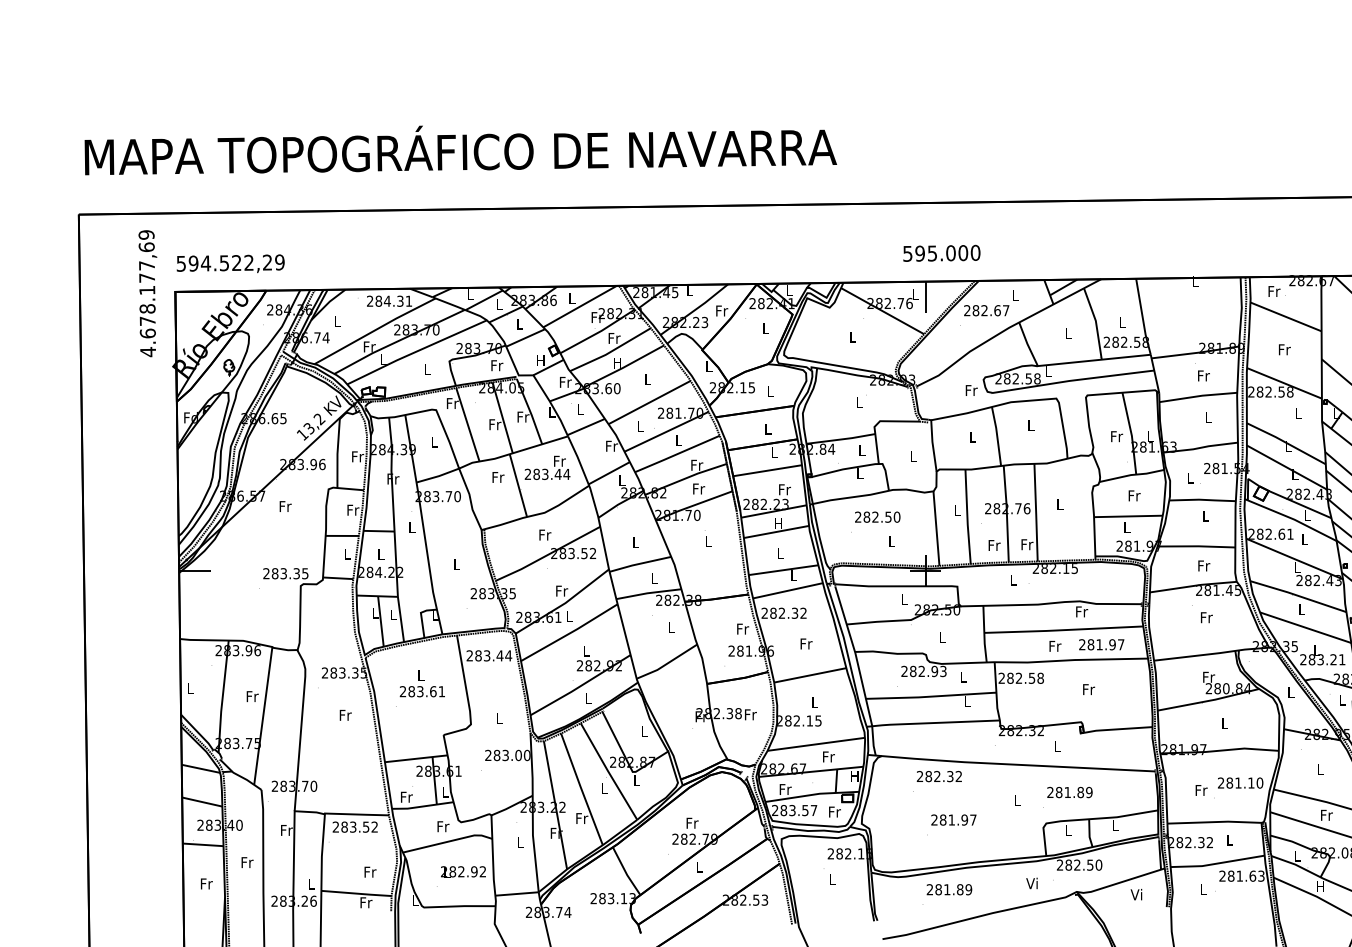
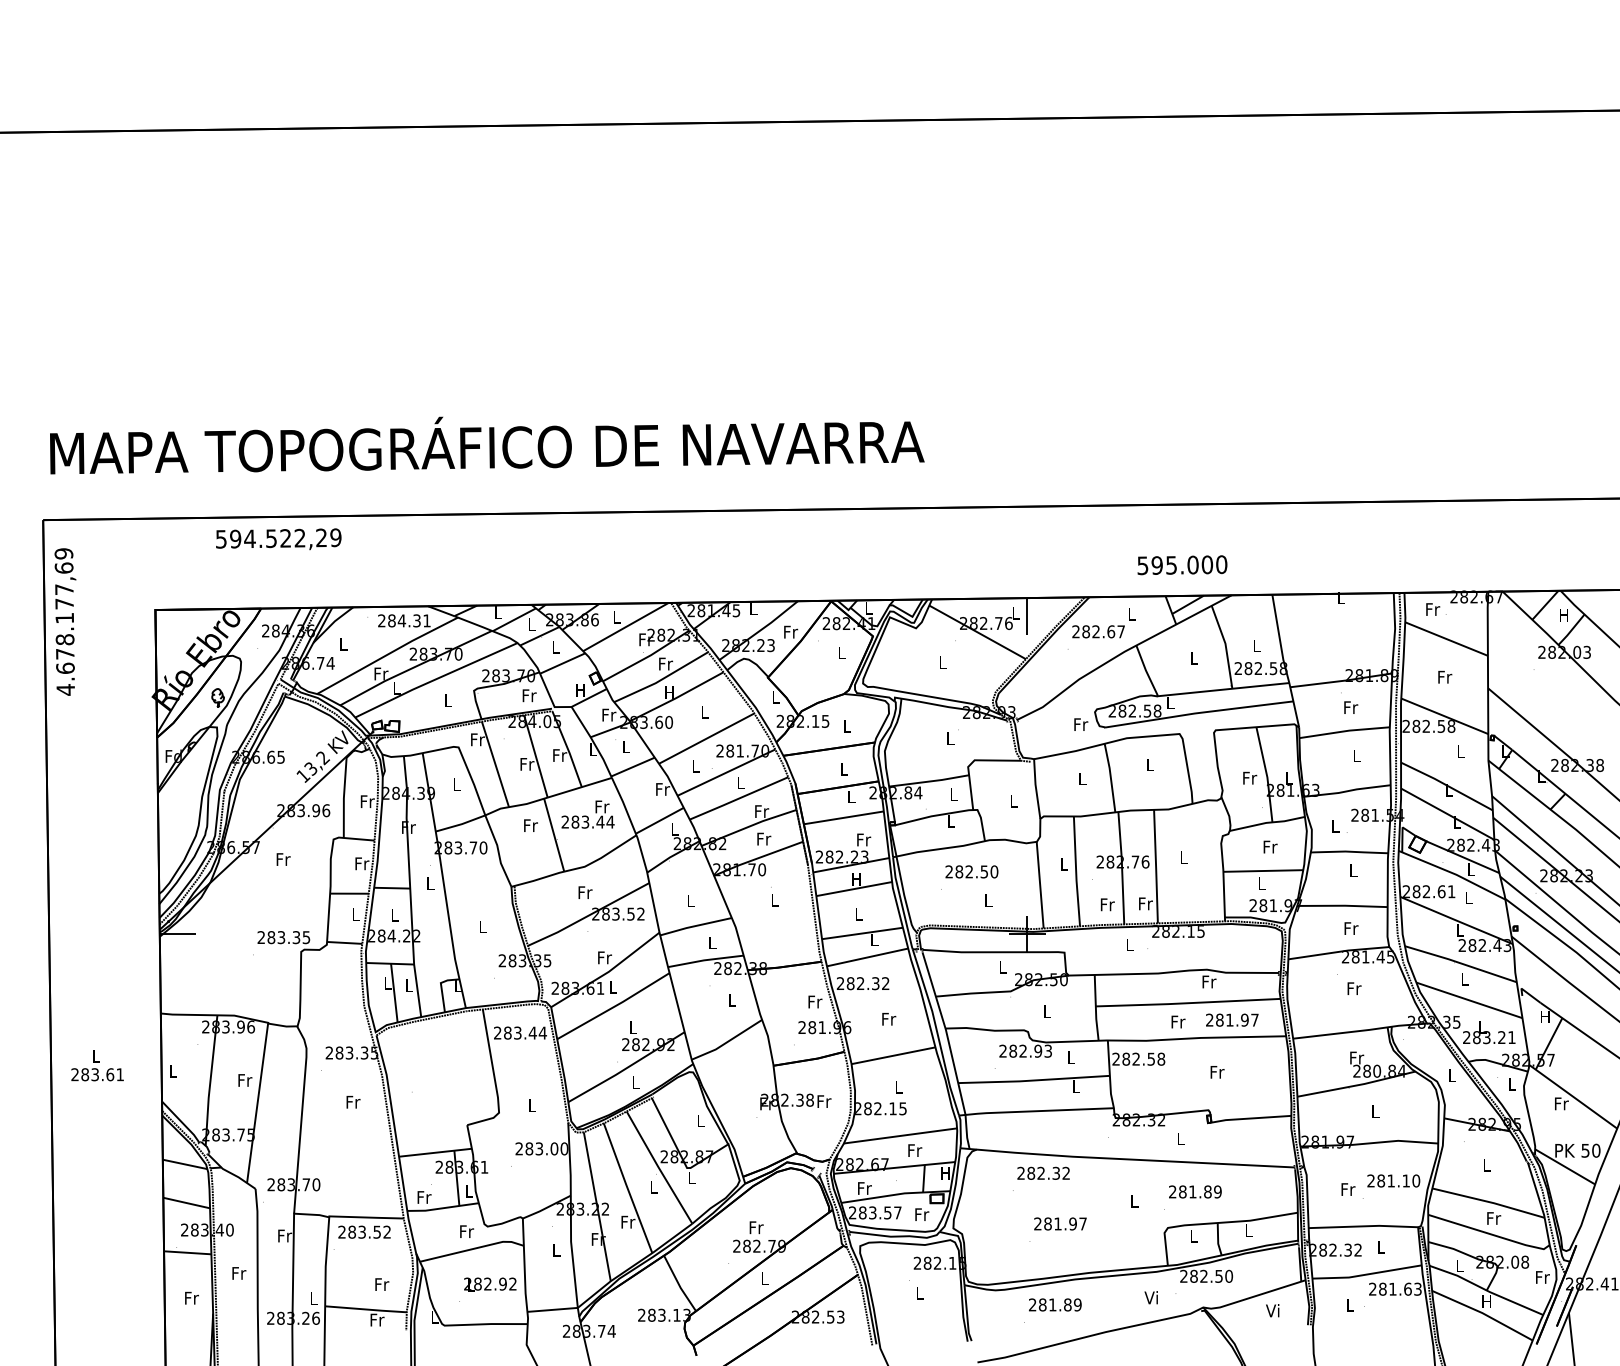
text: (941, 253) -> (1182, 565), moved
text: (230, 263) -> (278, 539), moved
text: (147, 293) -> (65, 621), moved
text: (422, 683) -> (97, 1065), moved

